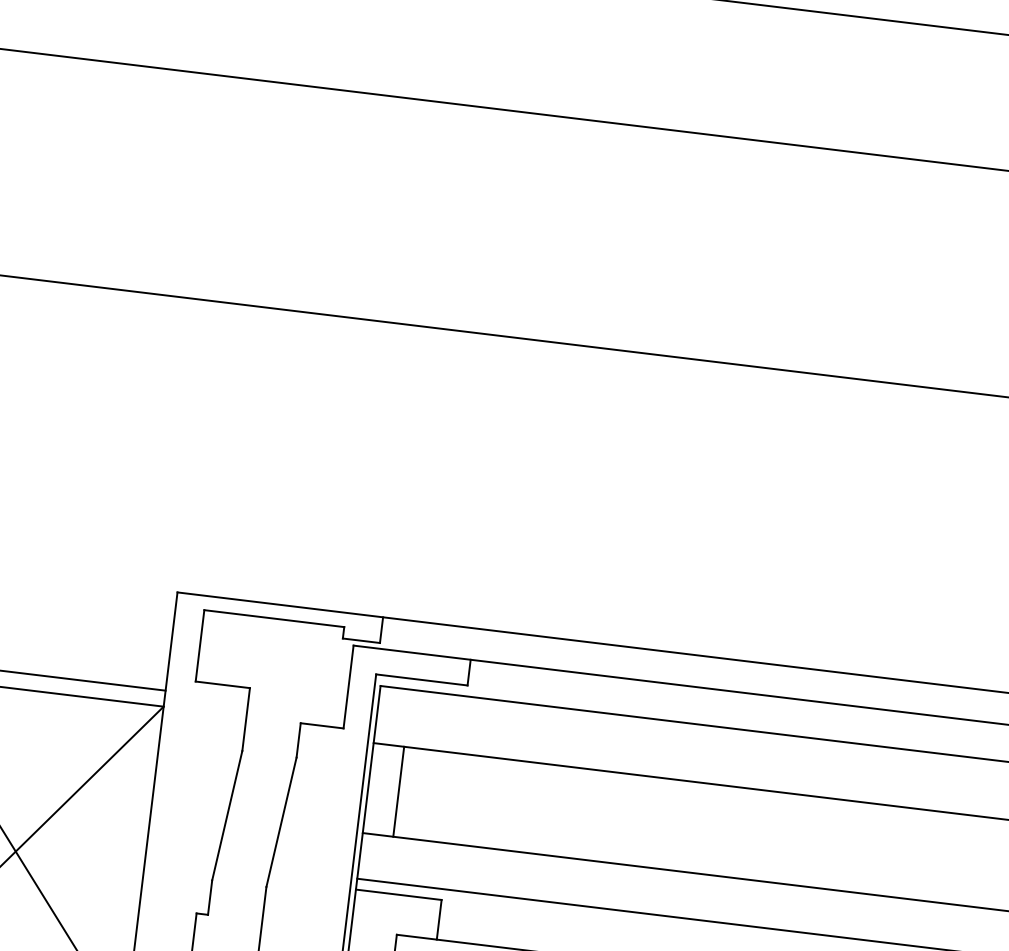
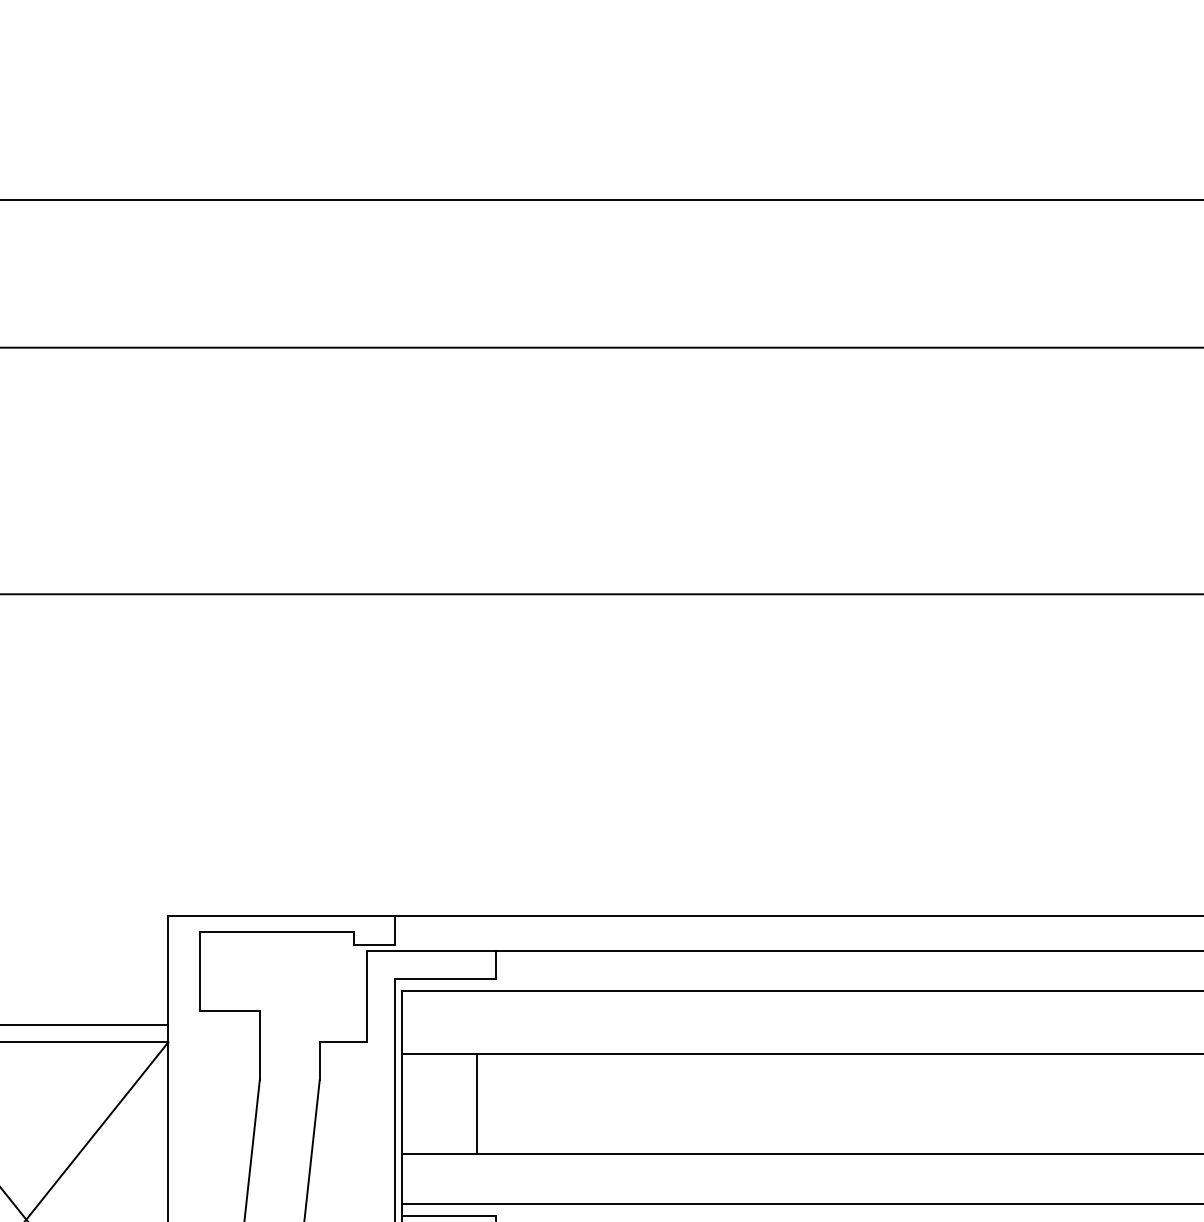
line: (398, 791) -> (477, 1103), moved

